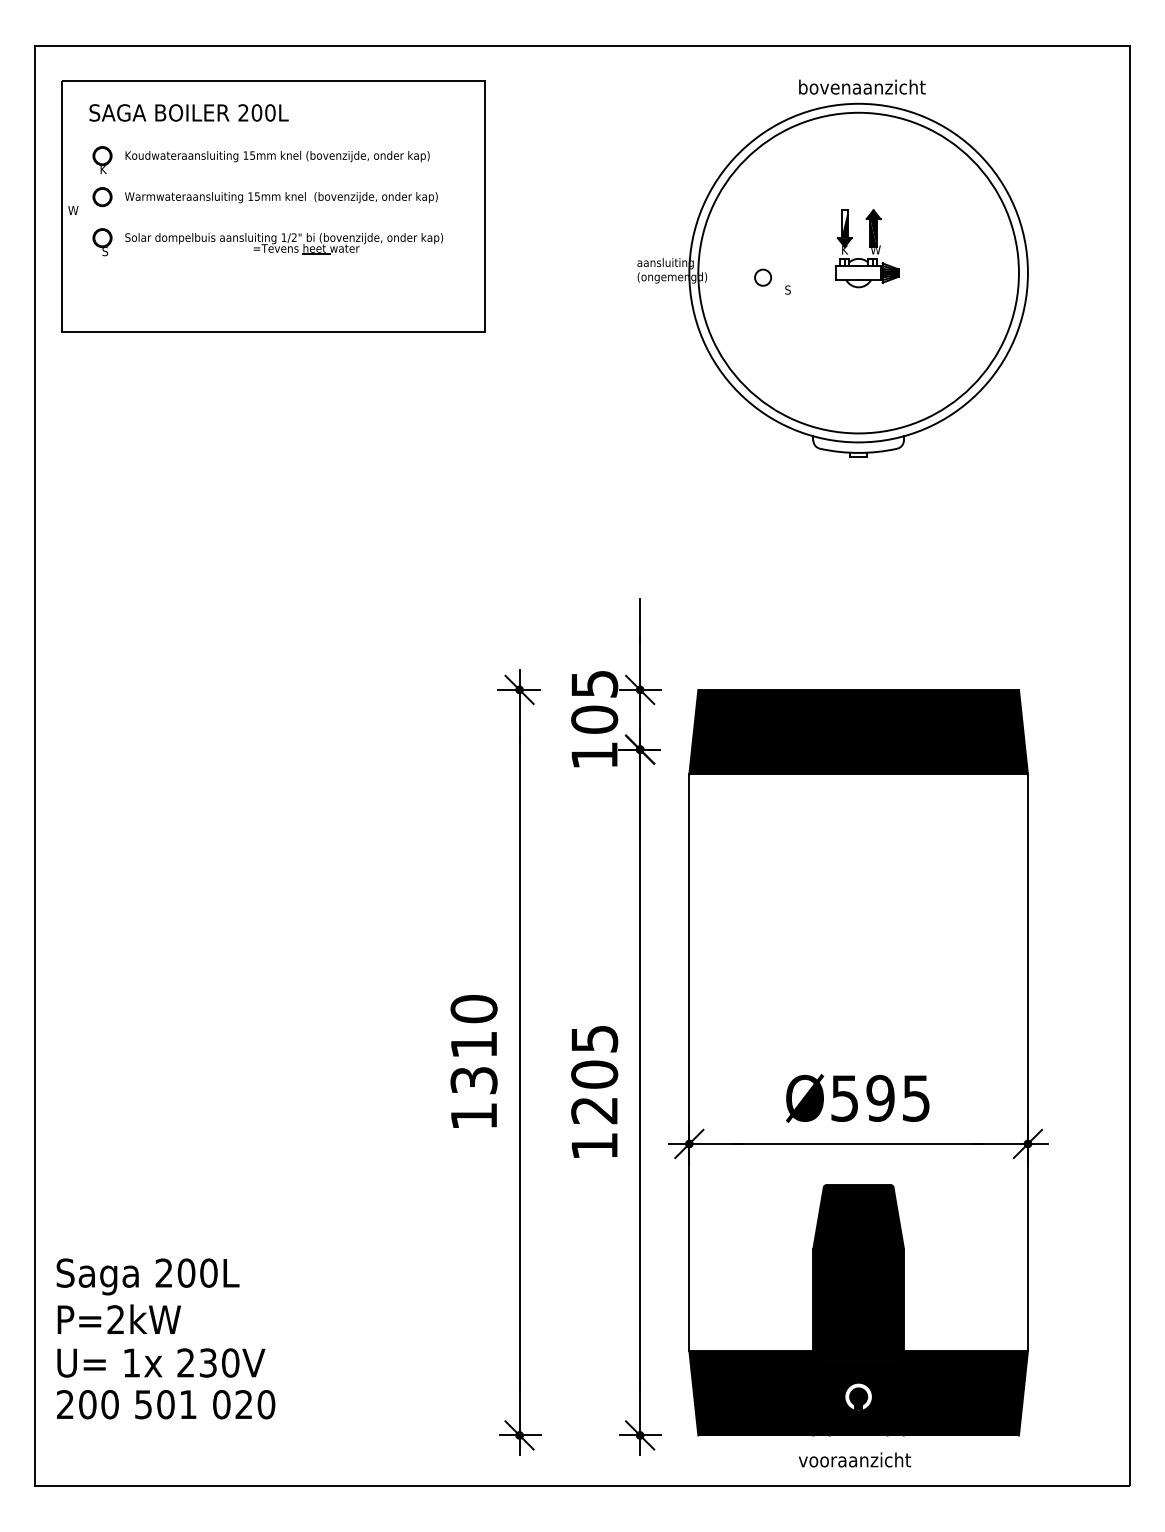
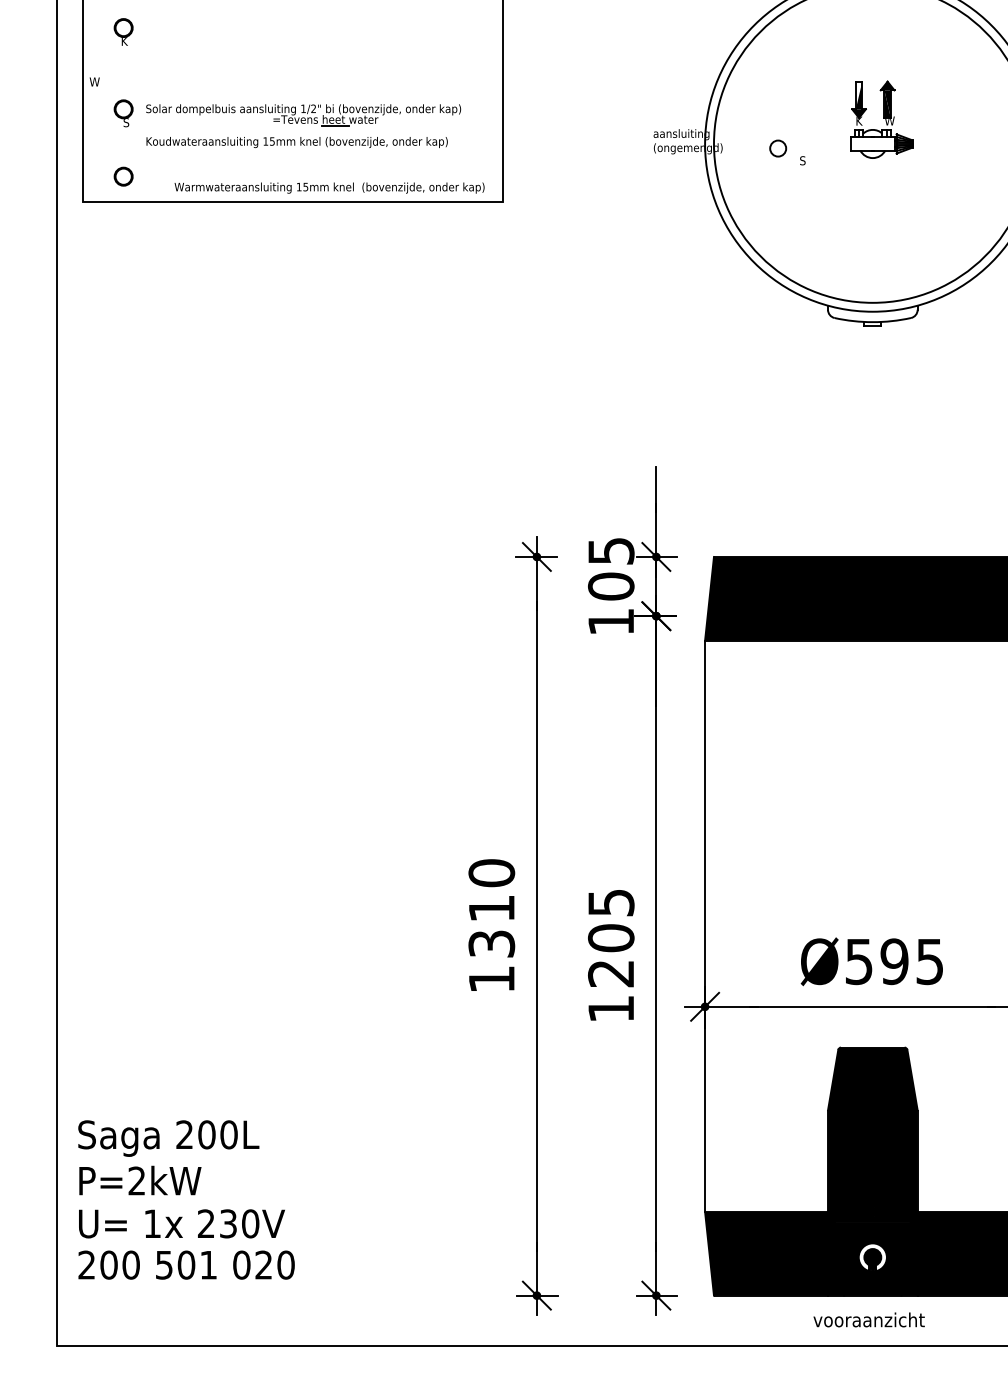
text: (277, 156) -> (297, 142), moved
circle: (102, 197) -> (123, 177), moved
text: (281, 197) -> (329, 187), moved

